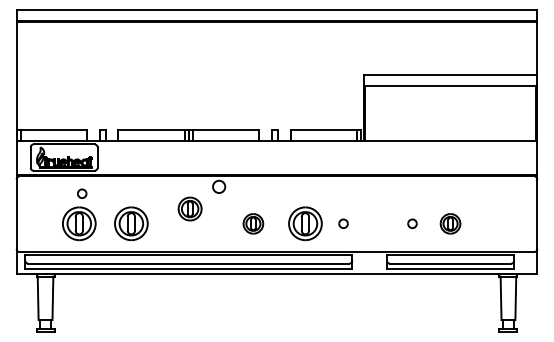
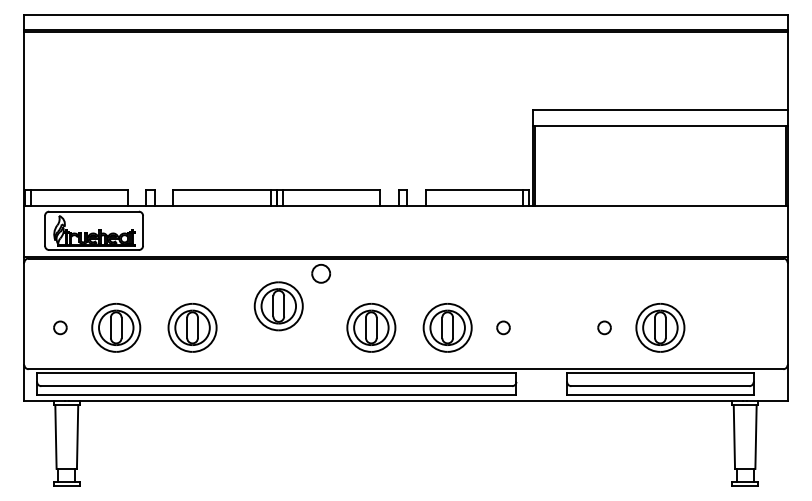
part: (82, 193) -> (60, 327), moved
part: (189, 208) -> (277, 305), size x1.43
part: (253, 223) -> (371, 327), size x1.67
part: (450, 223) -> (660, 327), size x1.67

